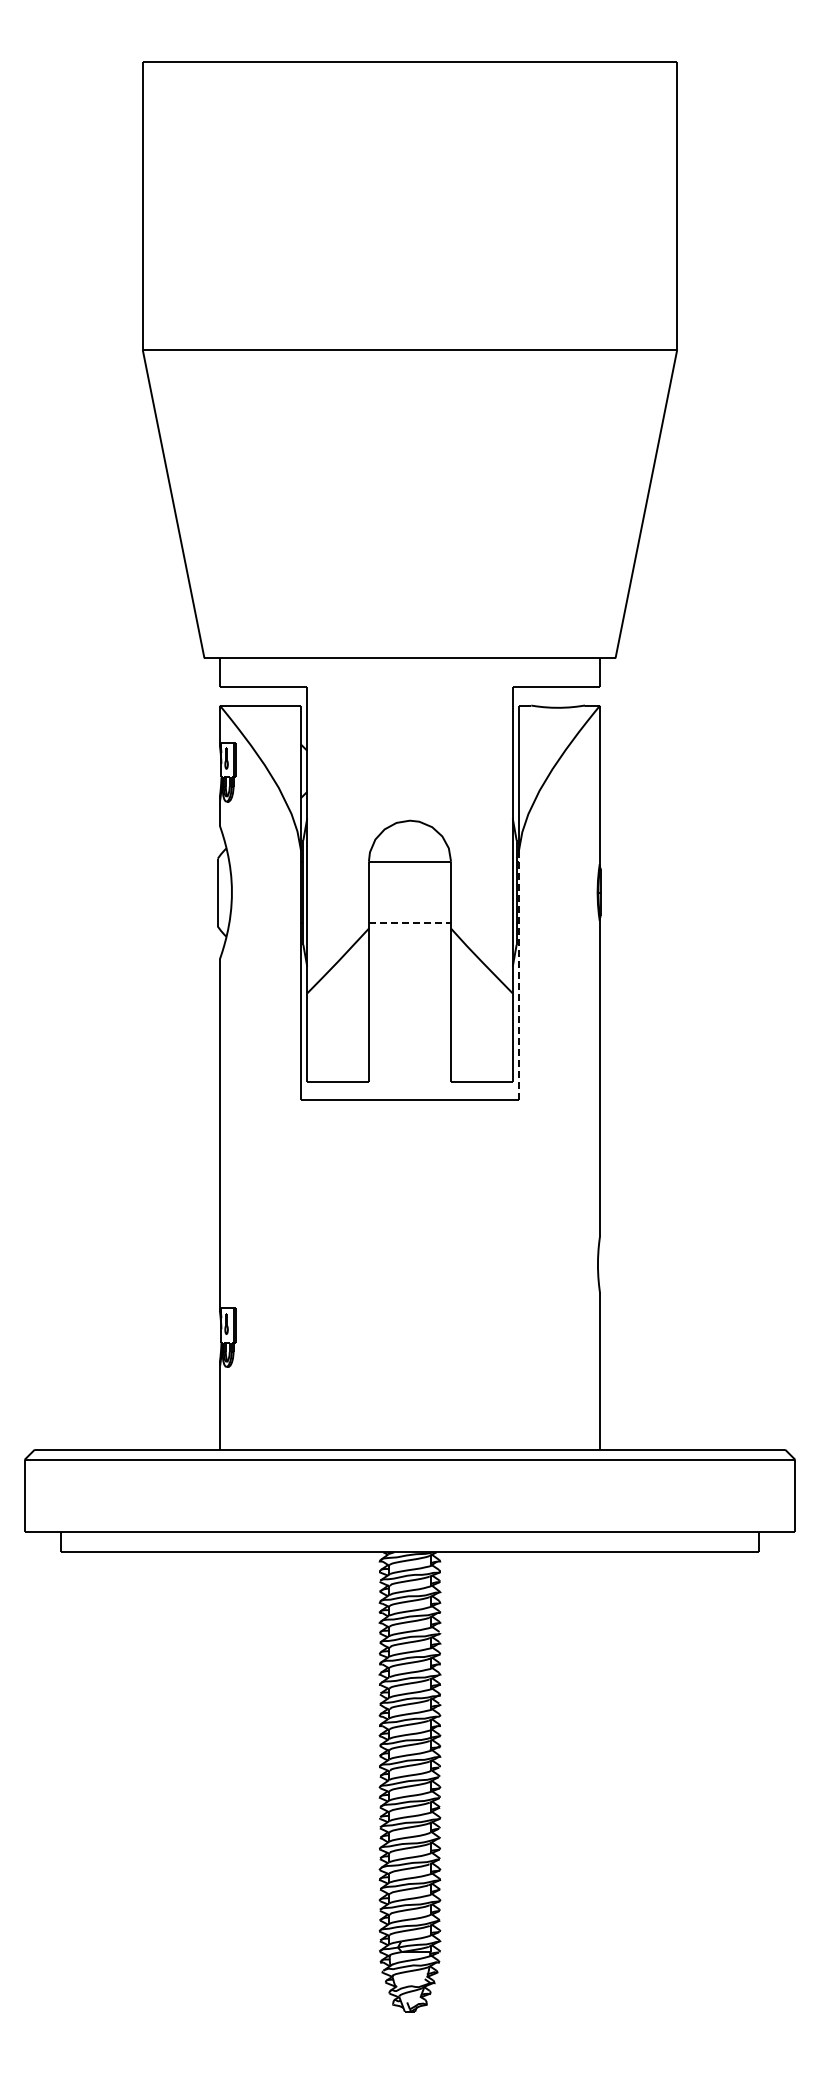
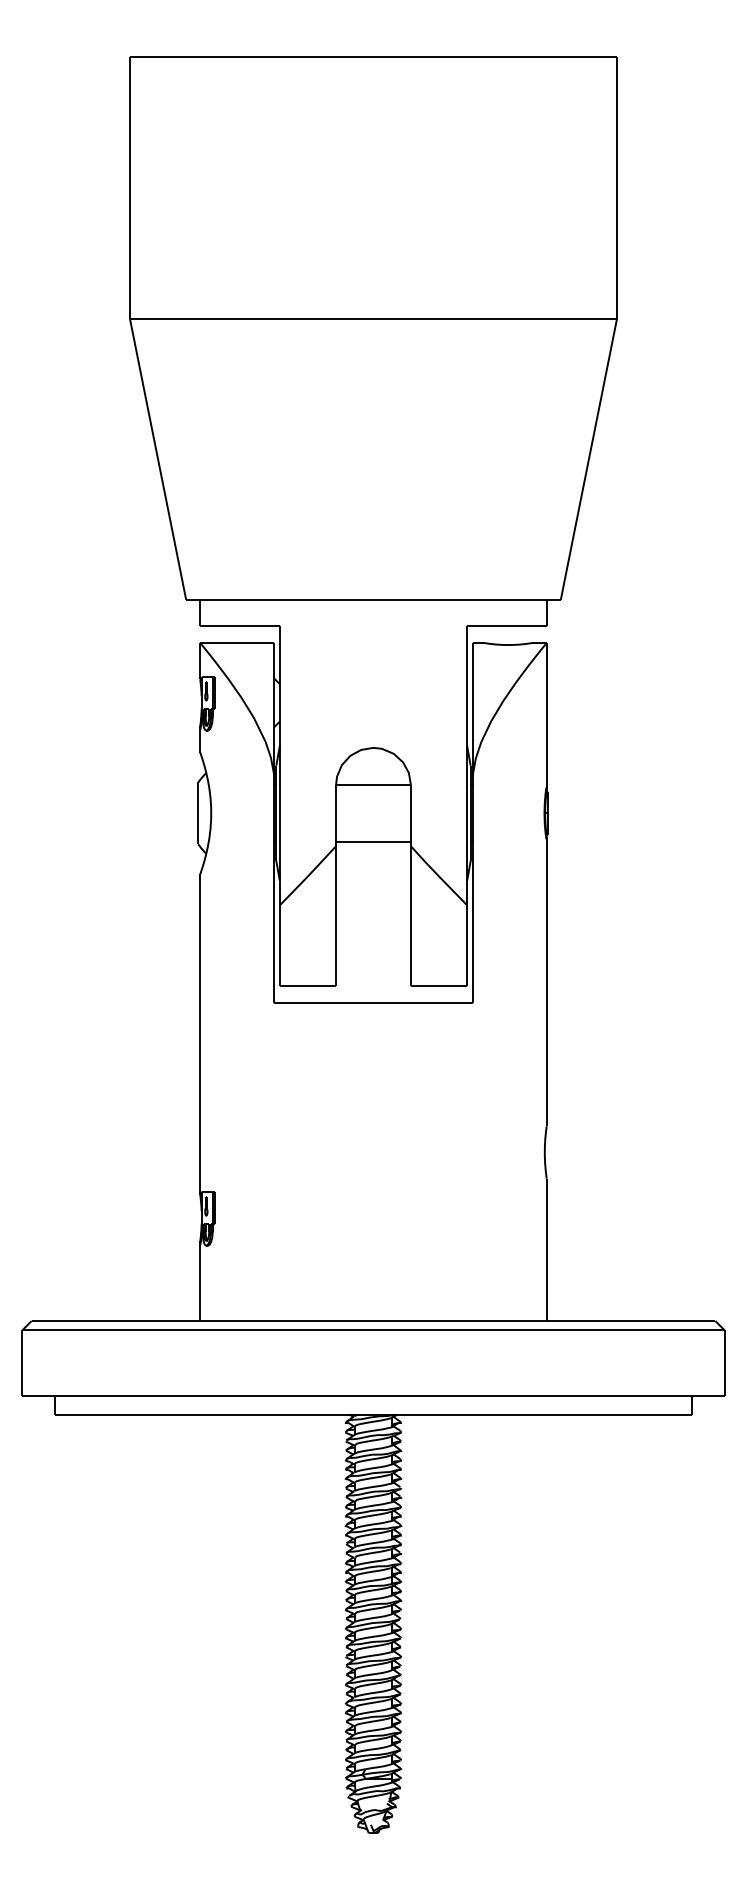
line: (410, 923) -> (373, 841), dashed -> solid
line: (518, 975) -> (472, 888), dashed -> solid

